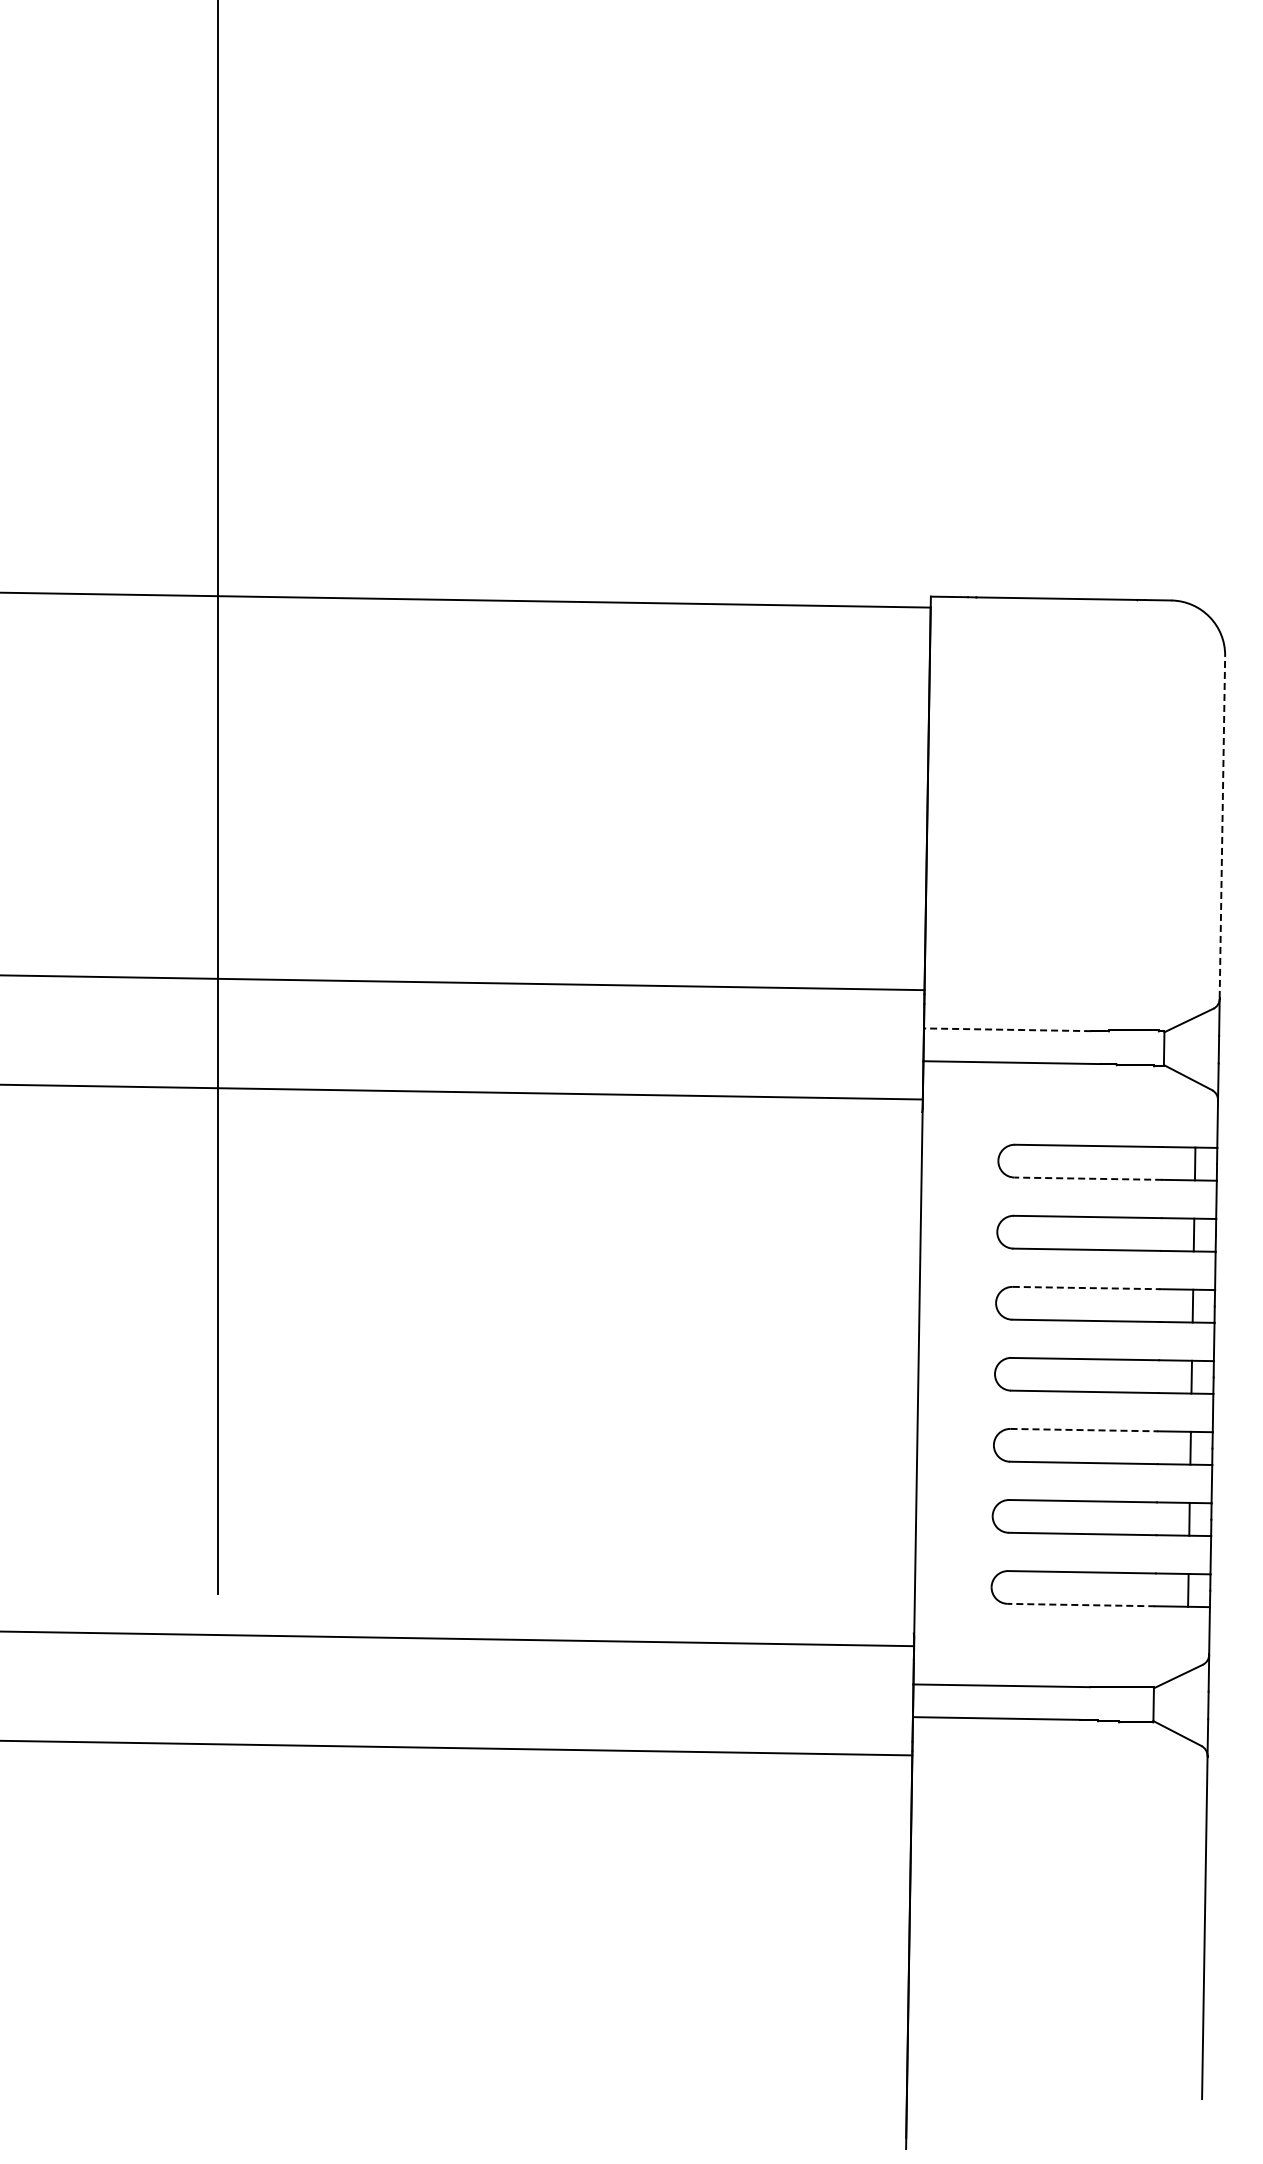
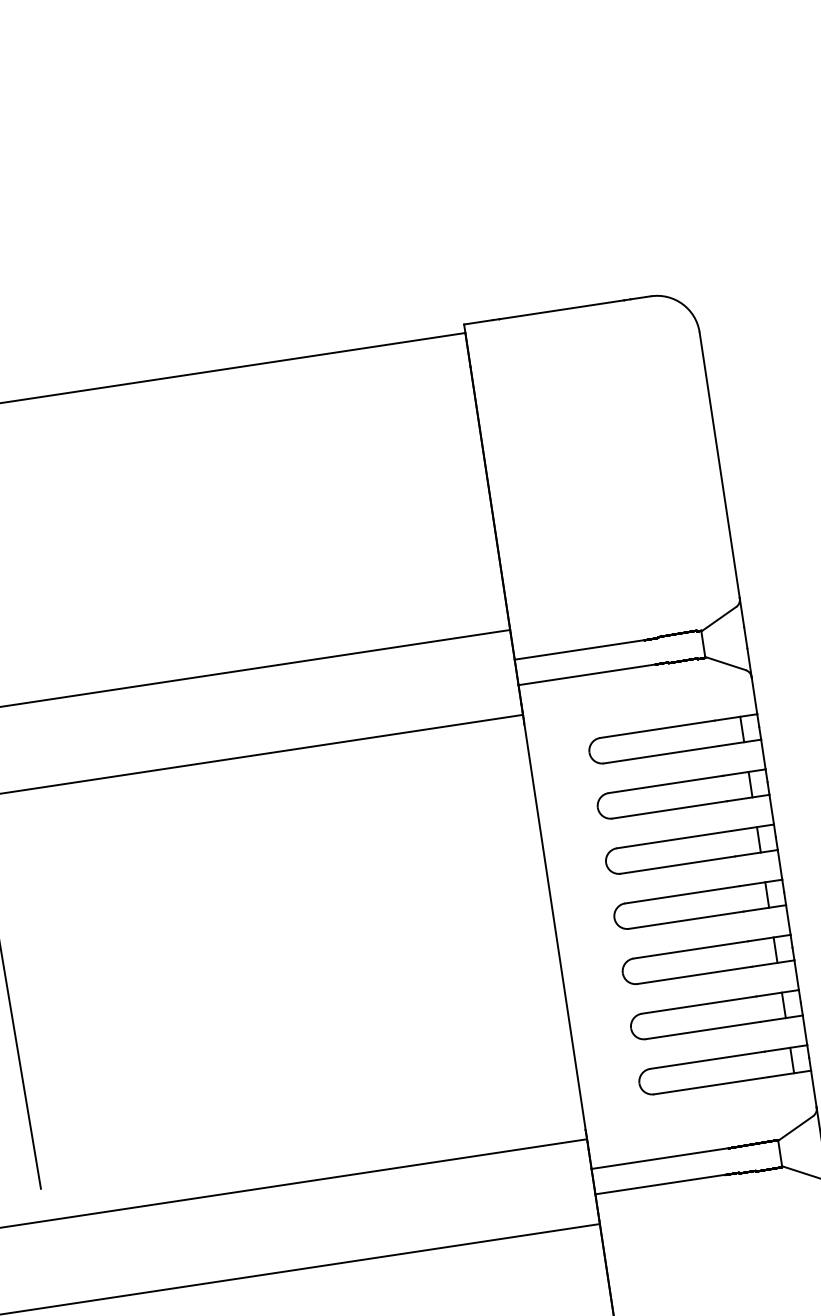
line: (1222, 826) -> (719, 464), dashed -> solid
line: (1007, 1029) -> (579, 649), dashed -> solid
line: (1088, 1178) -> (661, 754), dashed -> solid
line: (1086, 1288) -> (674, 839), dashed -> solid
line: (1084, 1430) -> (691, 950), dashed -> solid
line: (1081, 1605) -> (711, 1086), dashed -> solid

